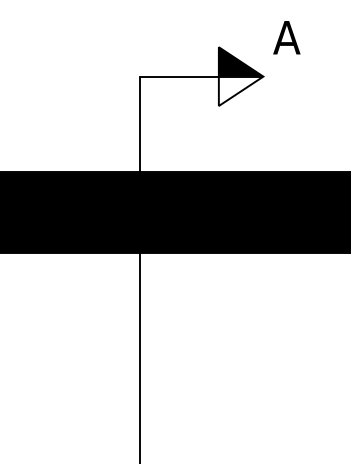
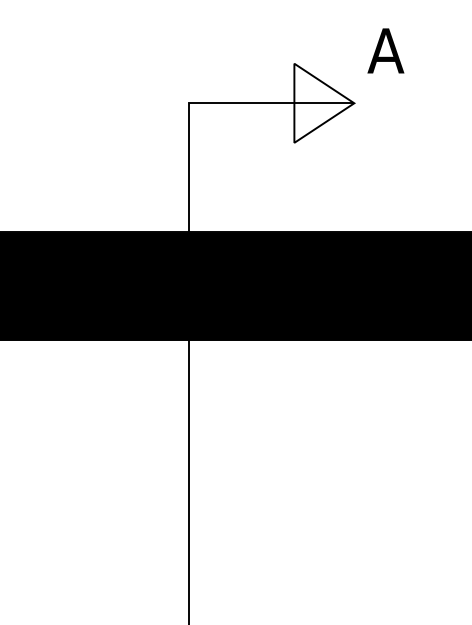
fill: (241, 61) -> (324, 83), removed

